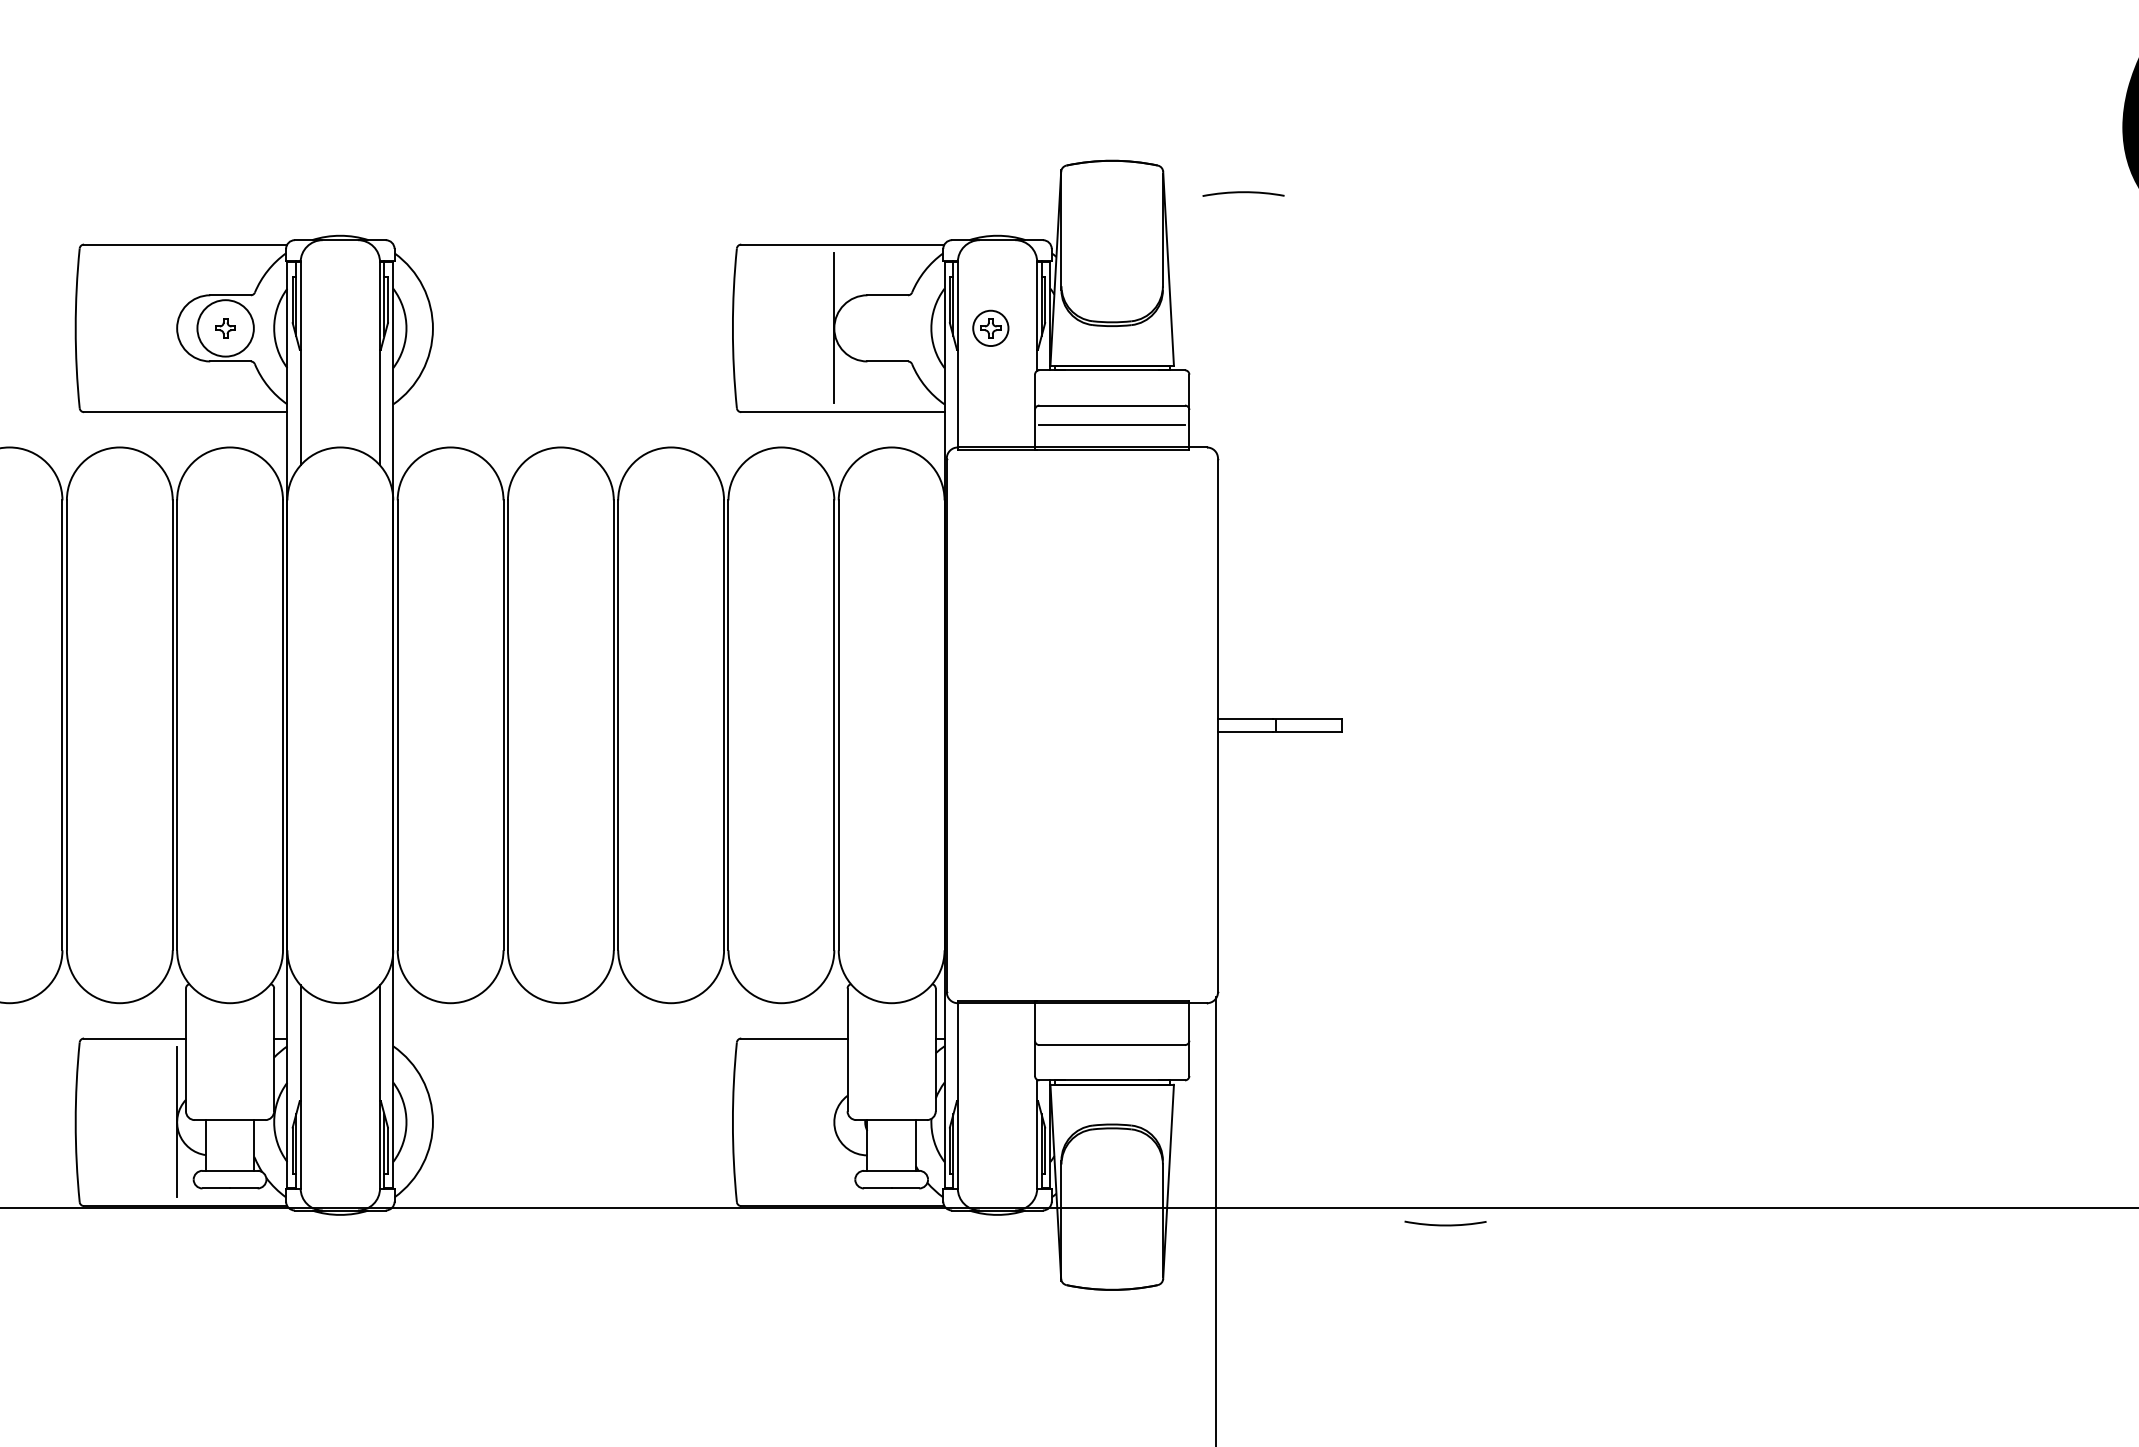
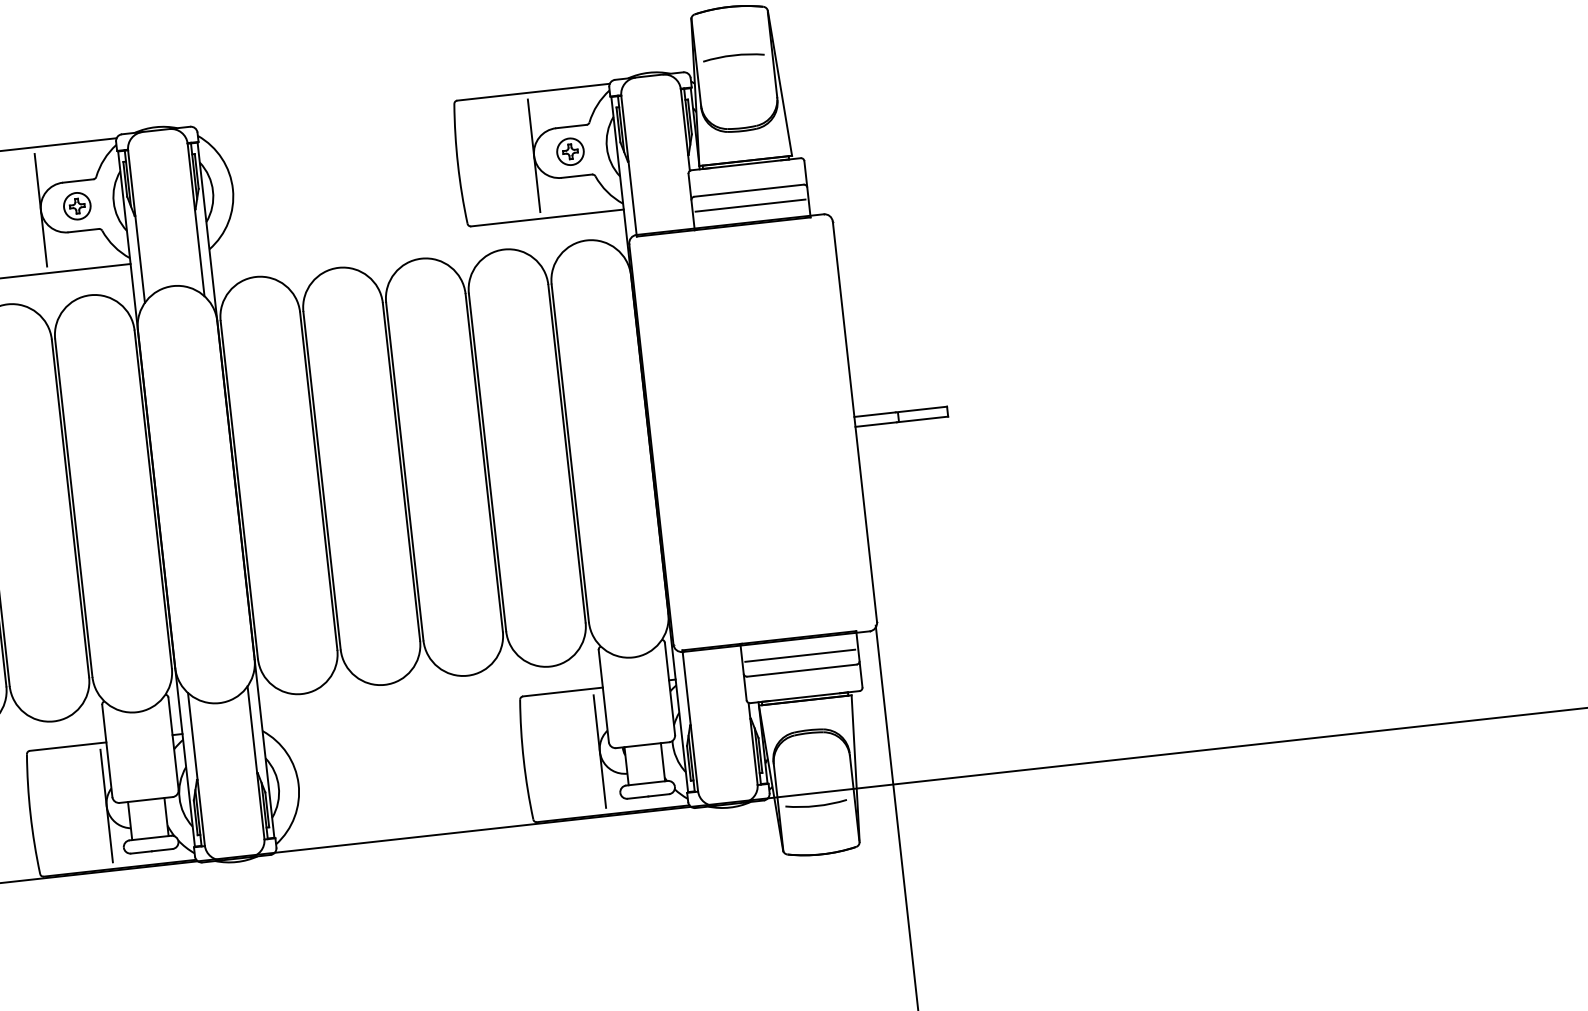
arc: (1243, 193) -> (733, 56), moved
part: (990, 327) -> (570, 151), moved
line: (177, 328) -> (41, 210), added
circle: (225, 328) -> (77, 206), size x0.62
line: (1111, 1025) -> (799, 655), added
line: (834, 1122) -> (600, 751), added
arc: (1445, 1224) -> (816, 805), moved

